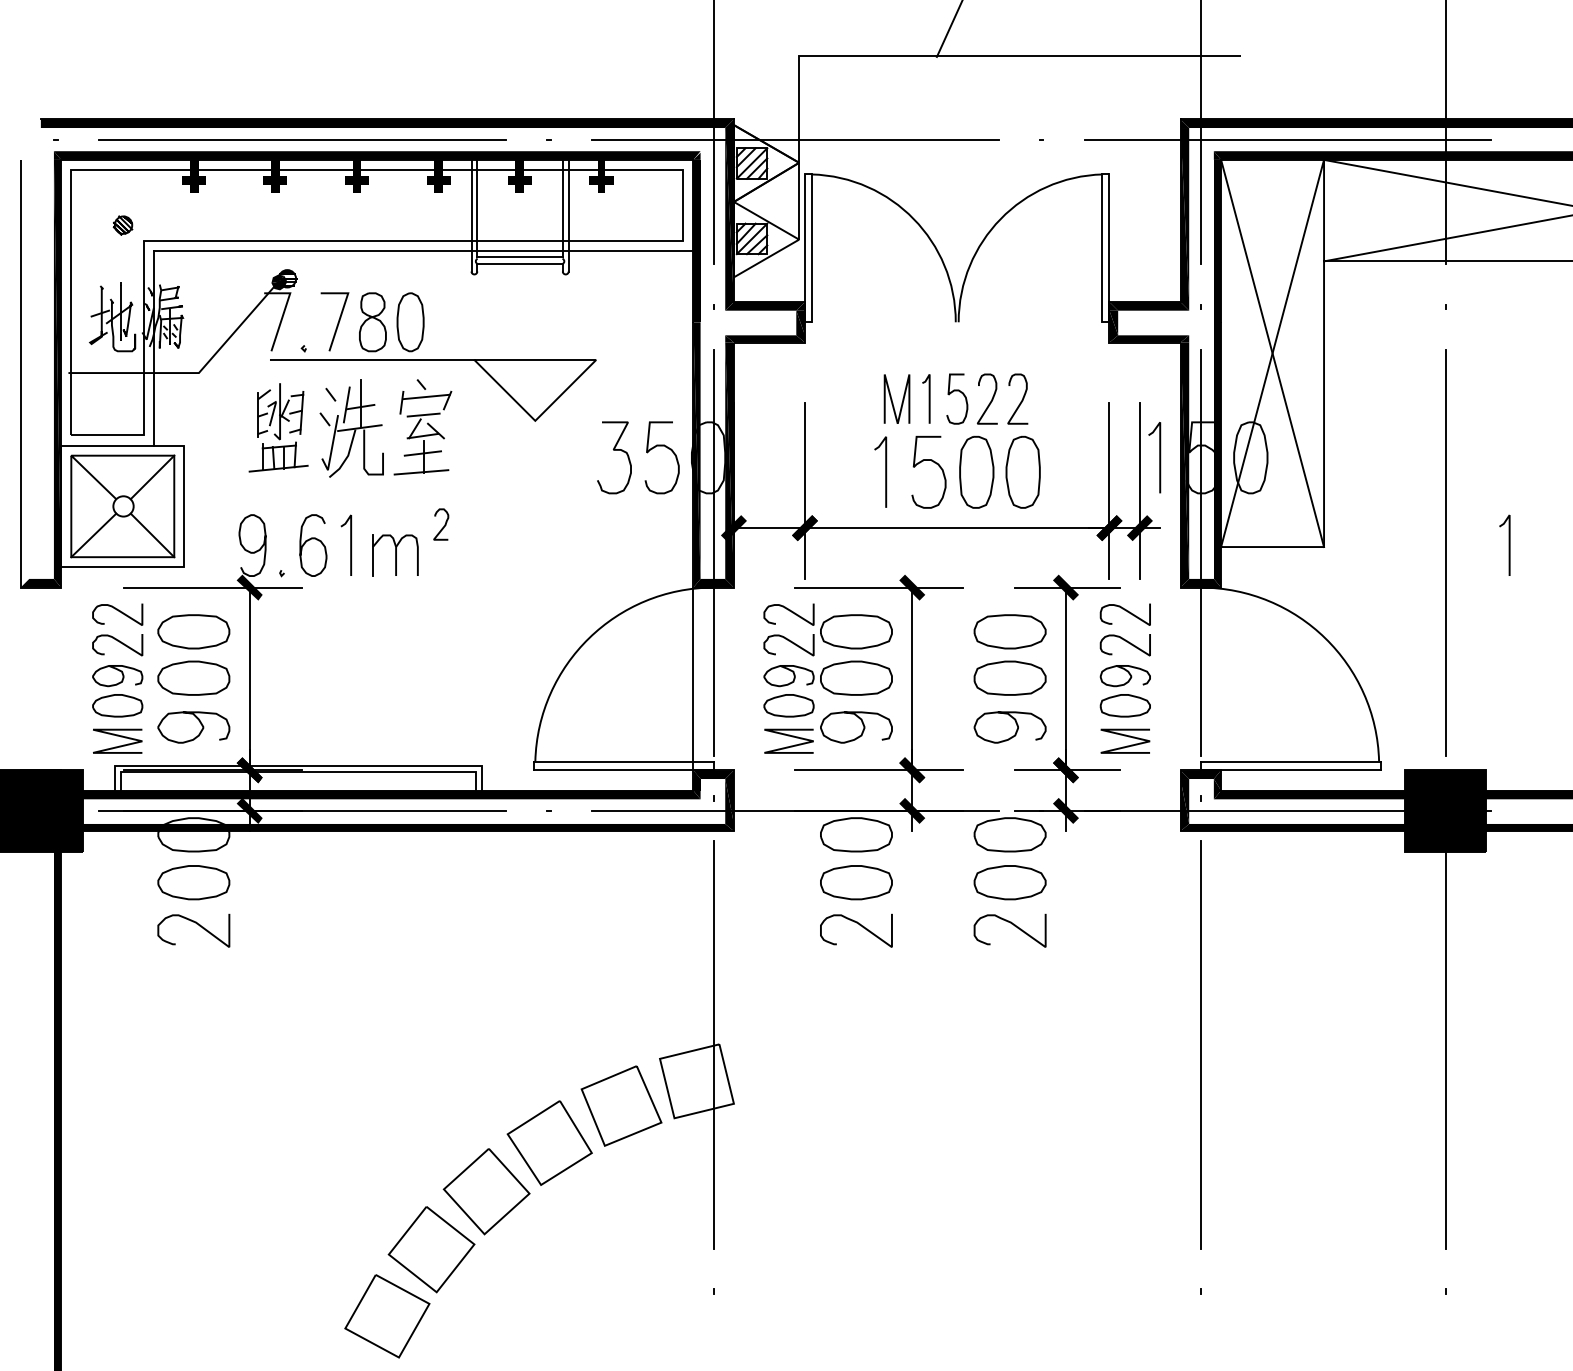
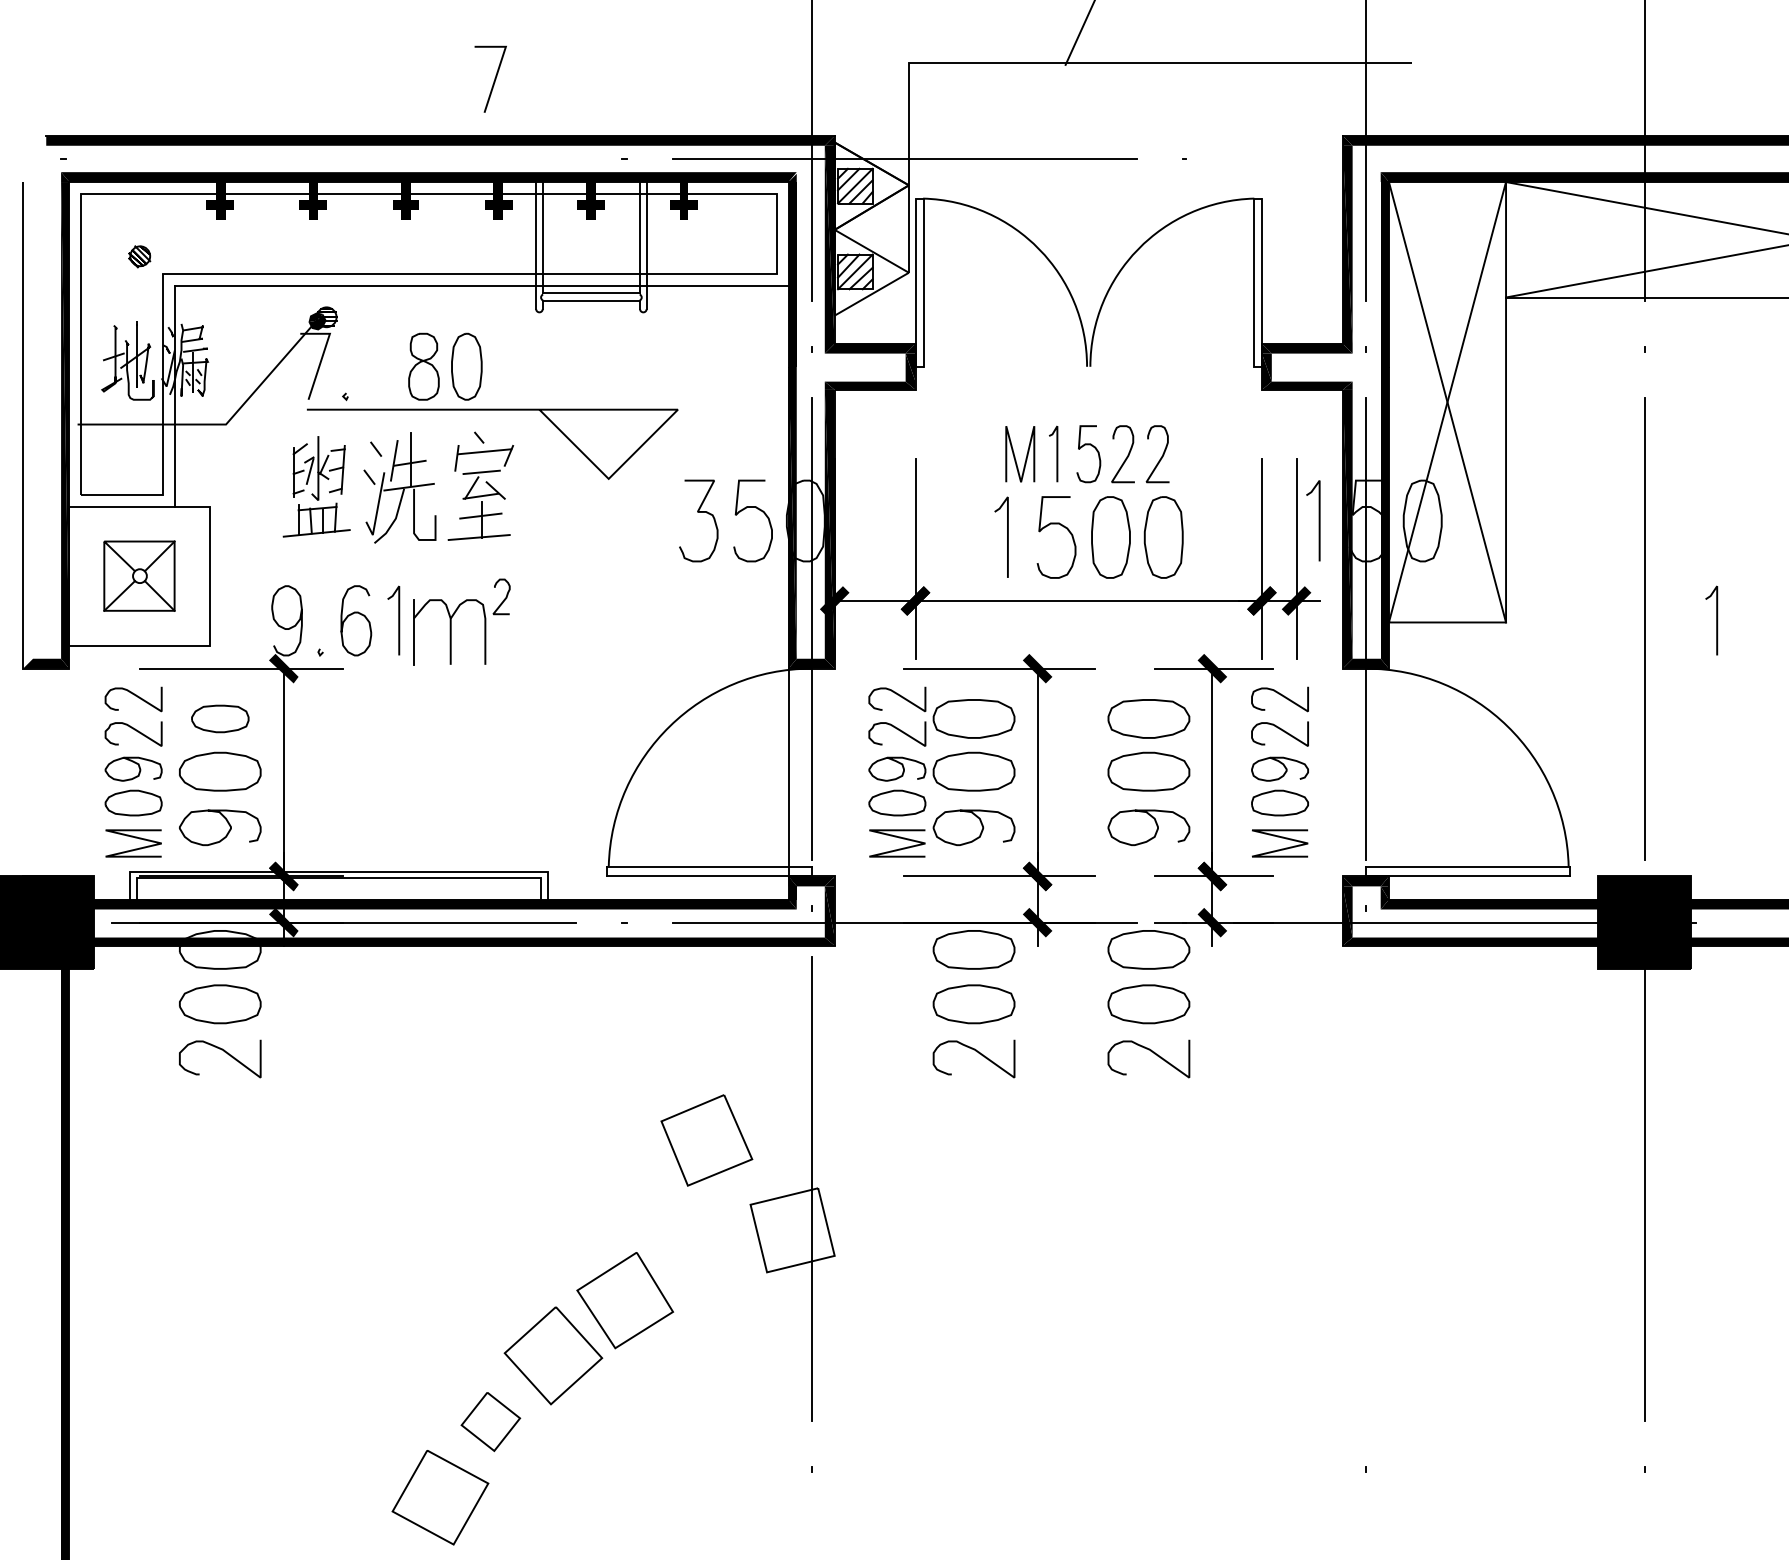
line: (302, 139) -> (343, 158), removed
line: (1287, 139) -> (1464, 158), removed
line: (338, 321) -> (494, 78), moved
part: (122, 505) -> (139, 575), size x0.6
part: (395, 554) -> (449, 631), size x1.4
part: (194, 631) -> (220, 718), size x0.7
line: (1200, 1044) -> (1365, 1188), removed
part: (621, 1106) -> (706, 1140), moved
part: (431, 1249) -> (490, 1421), size x0.6

